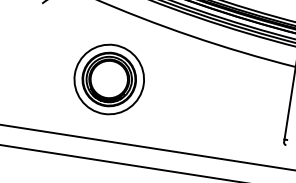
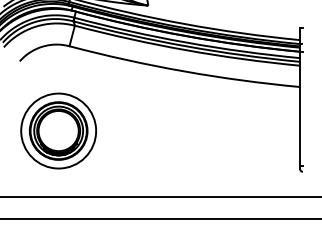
part: (109, 78) -> (58, 130), moved

